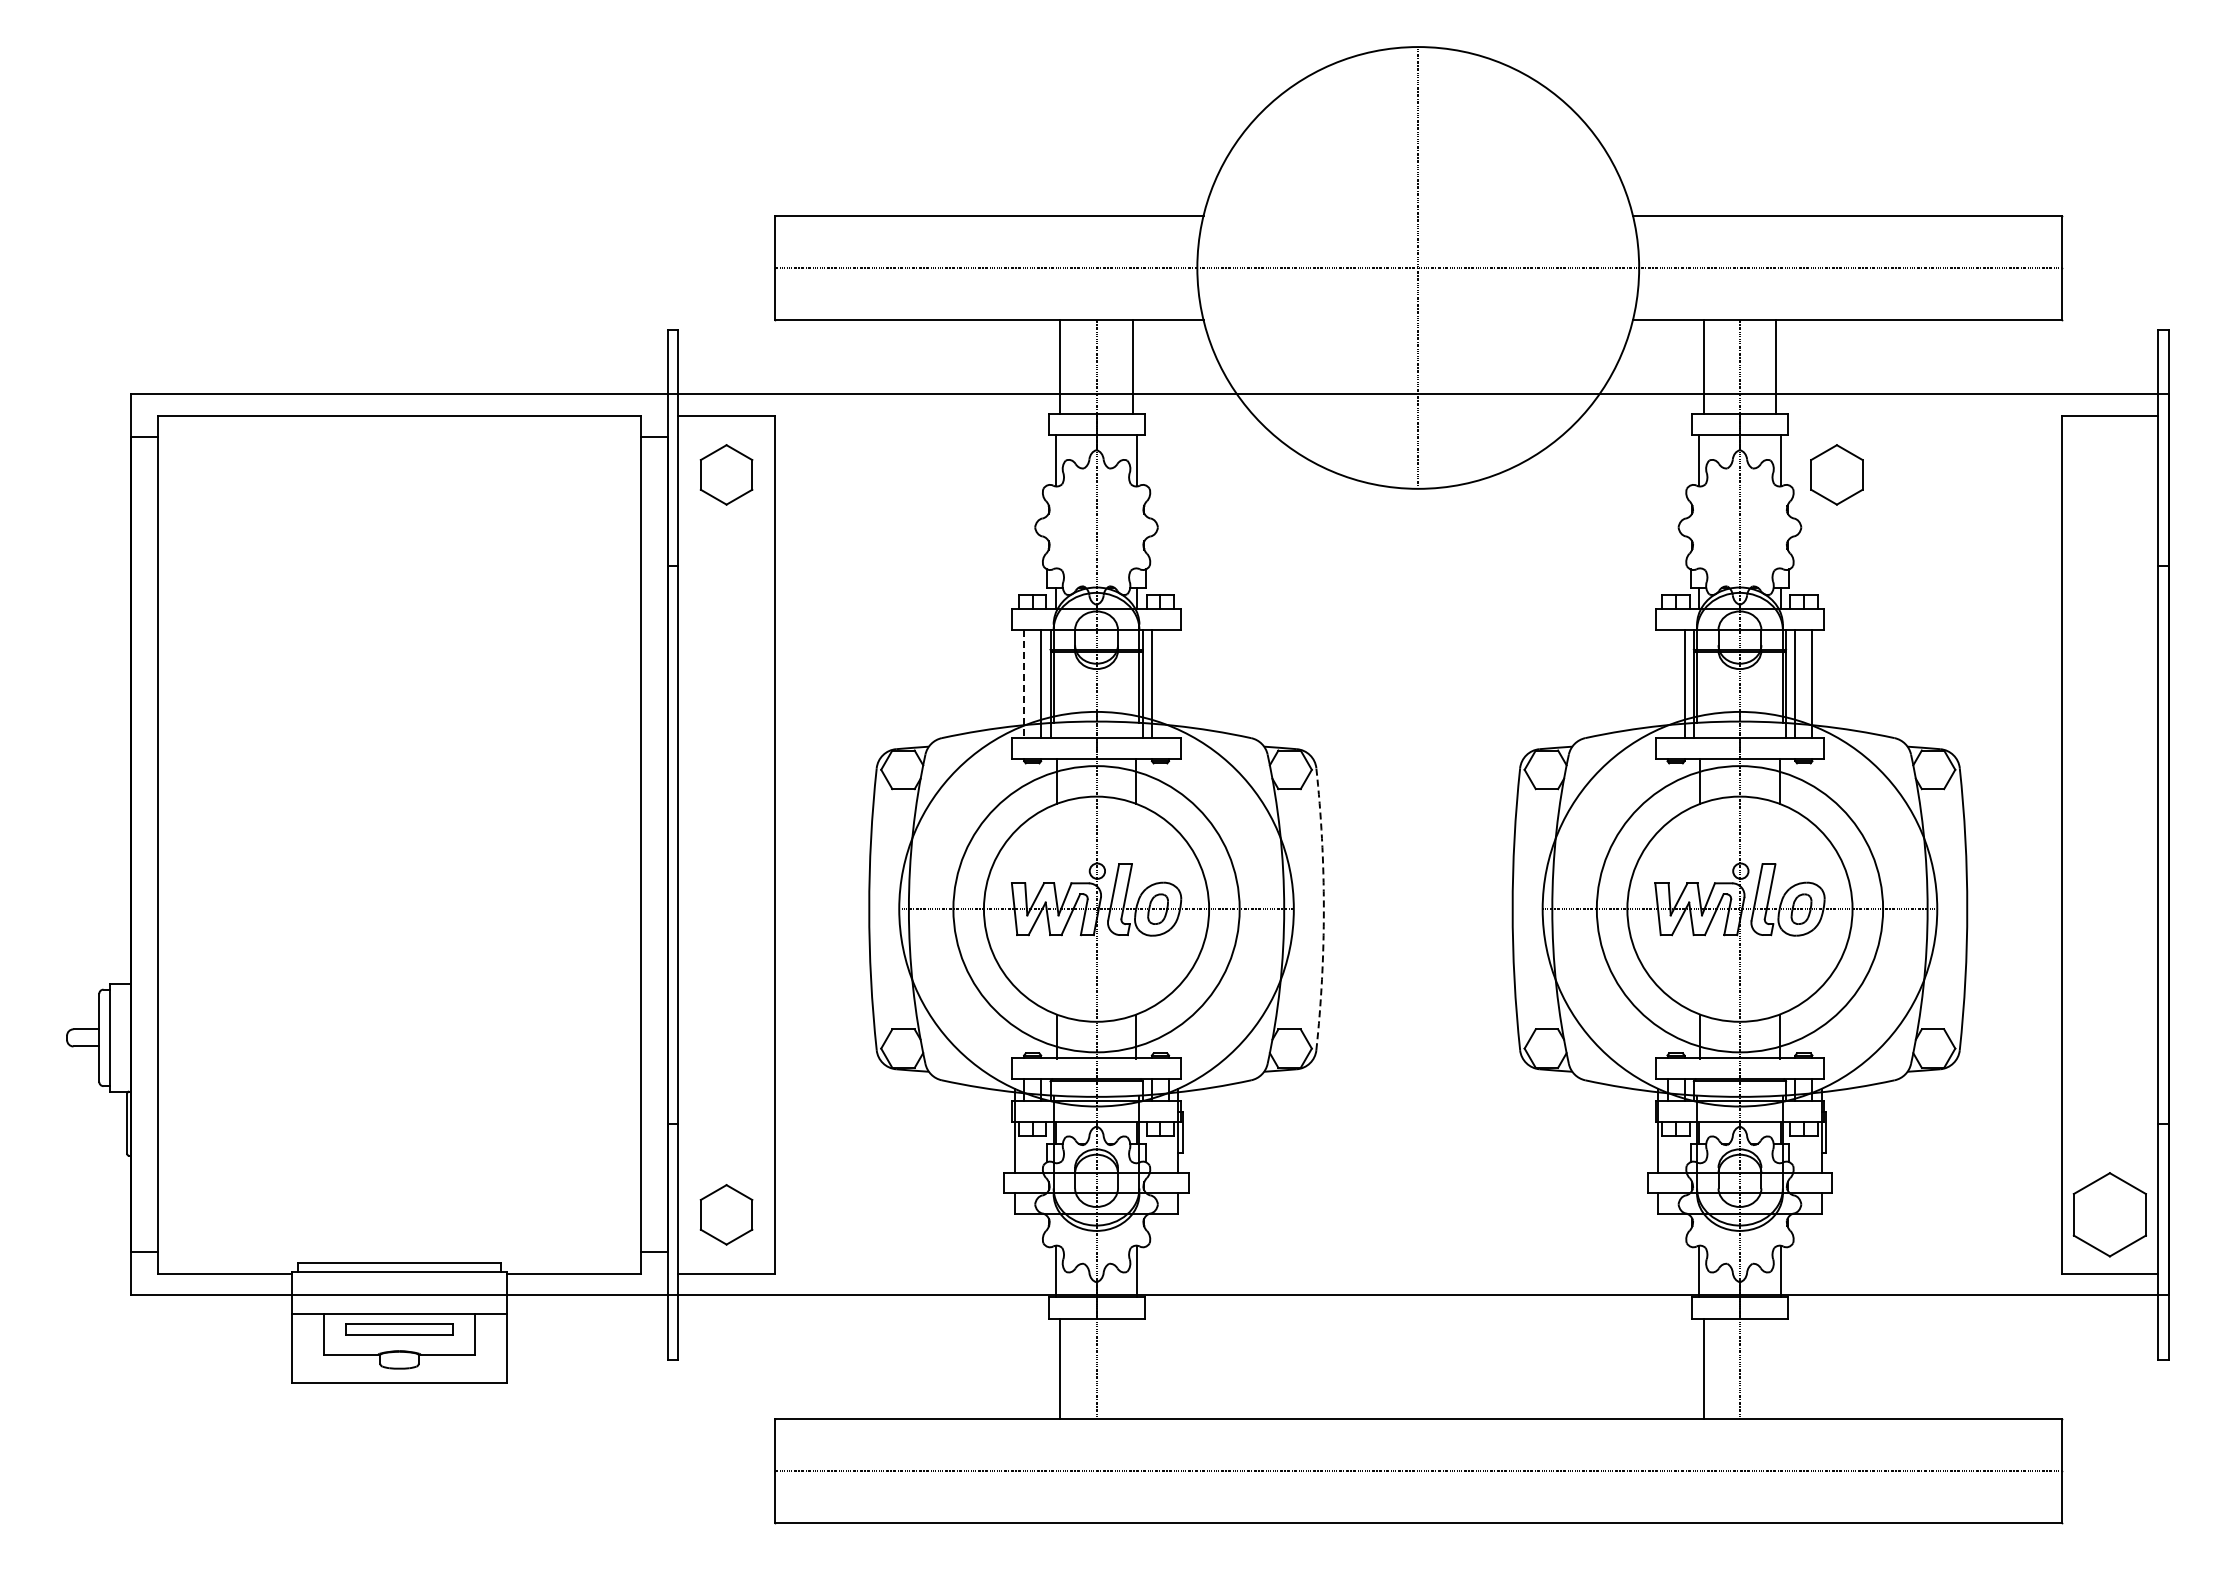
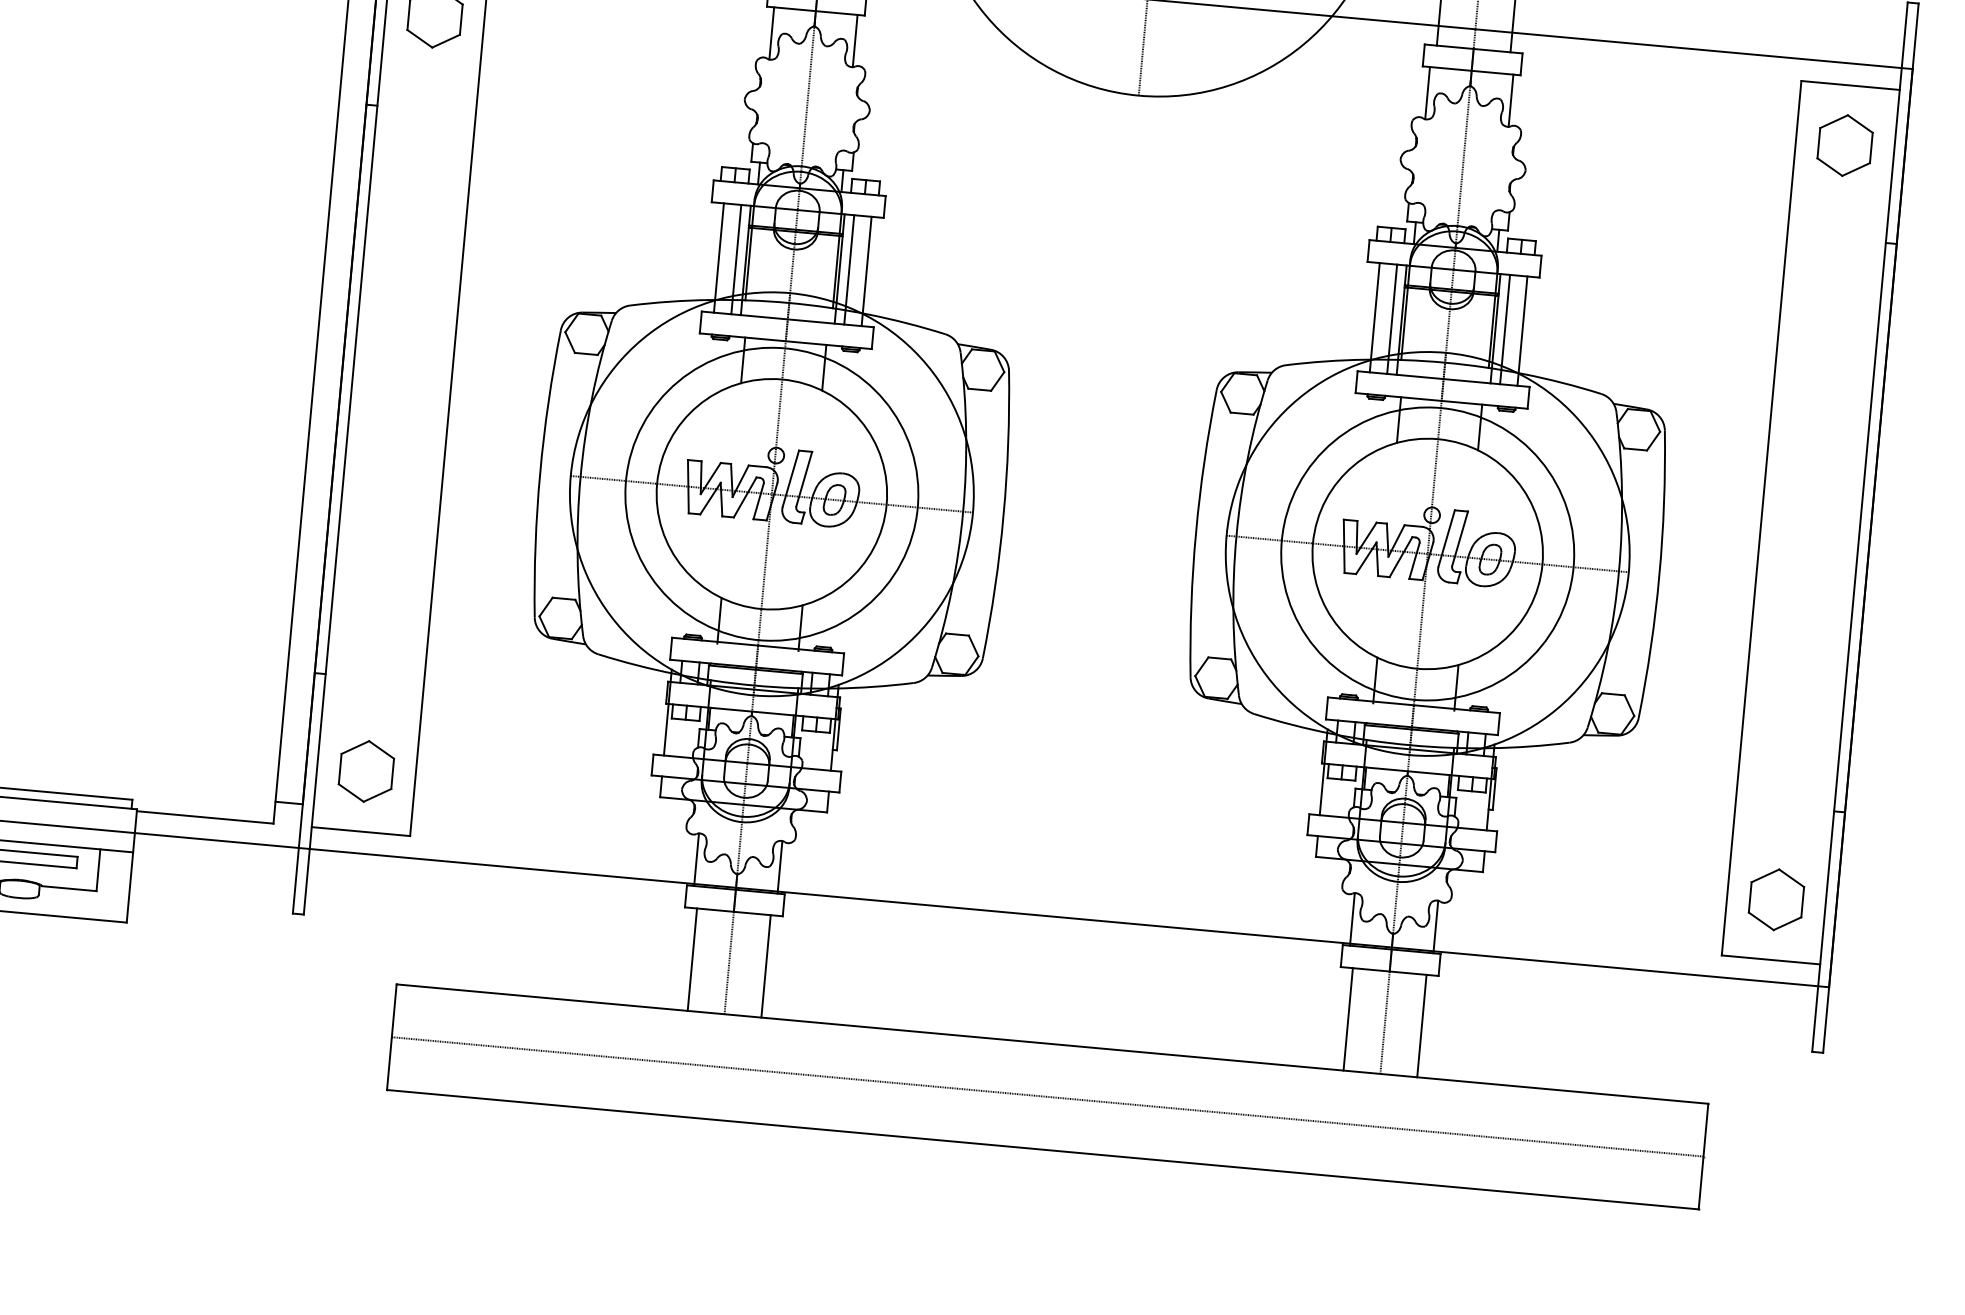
part: (1836, 474) -> (1844, 145), moved
line: (1169, 683) -> (867, 270), added
line: (1667, 683) -> (1374, 317), added
line: (1024, 684) -> (719, 258), dashed -> solid
arc: (1323, 909) -> (1003, 515), dashed -> solid
part: (2109, 1214) -> (1776, 899), size x0.71
line: (1132, 1368) -> (765, 965), added
line: (1776, 1368) -> (1422, 1025), added

